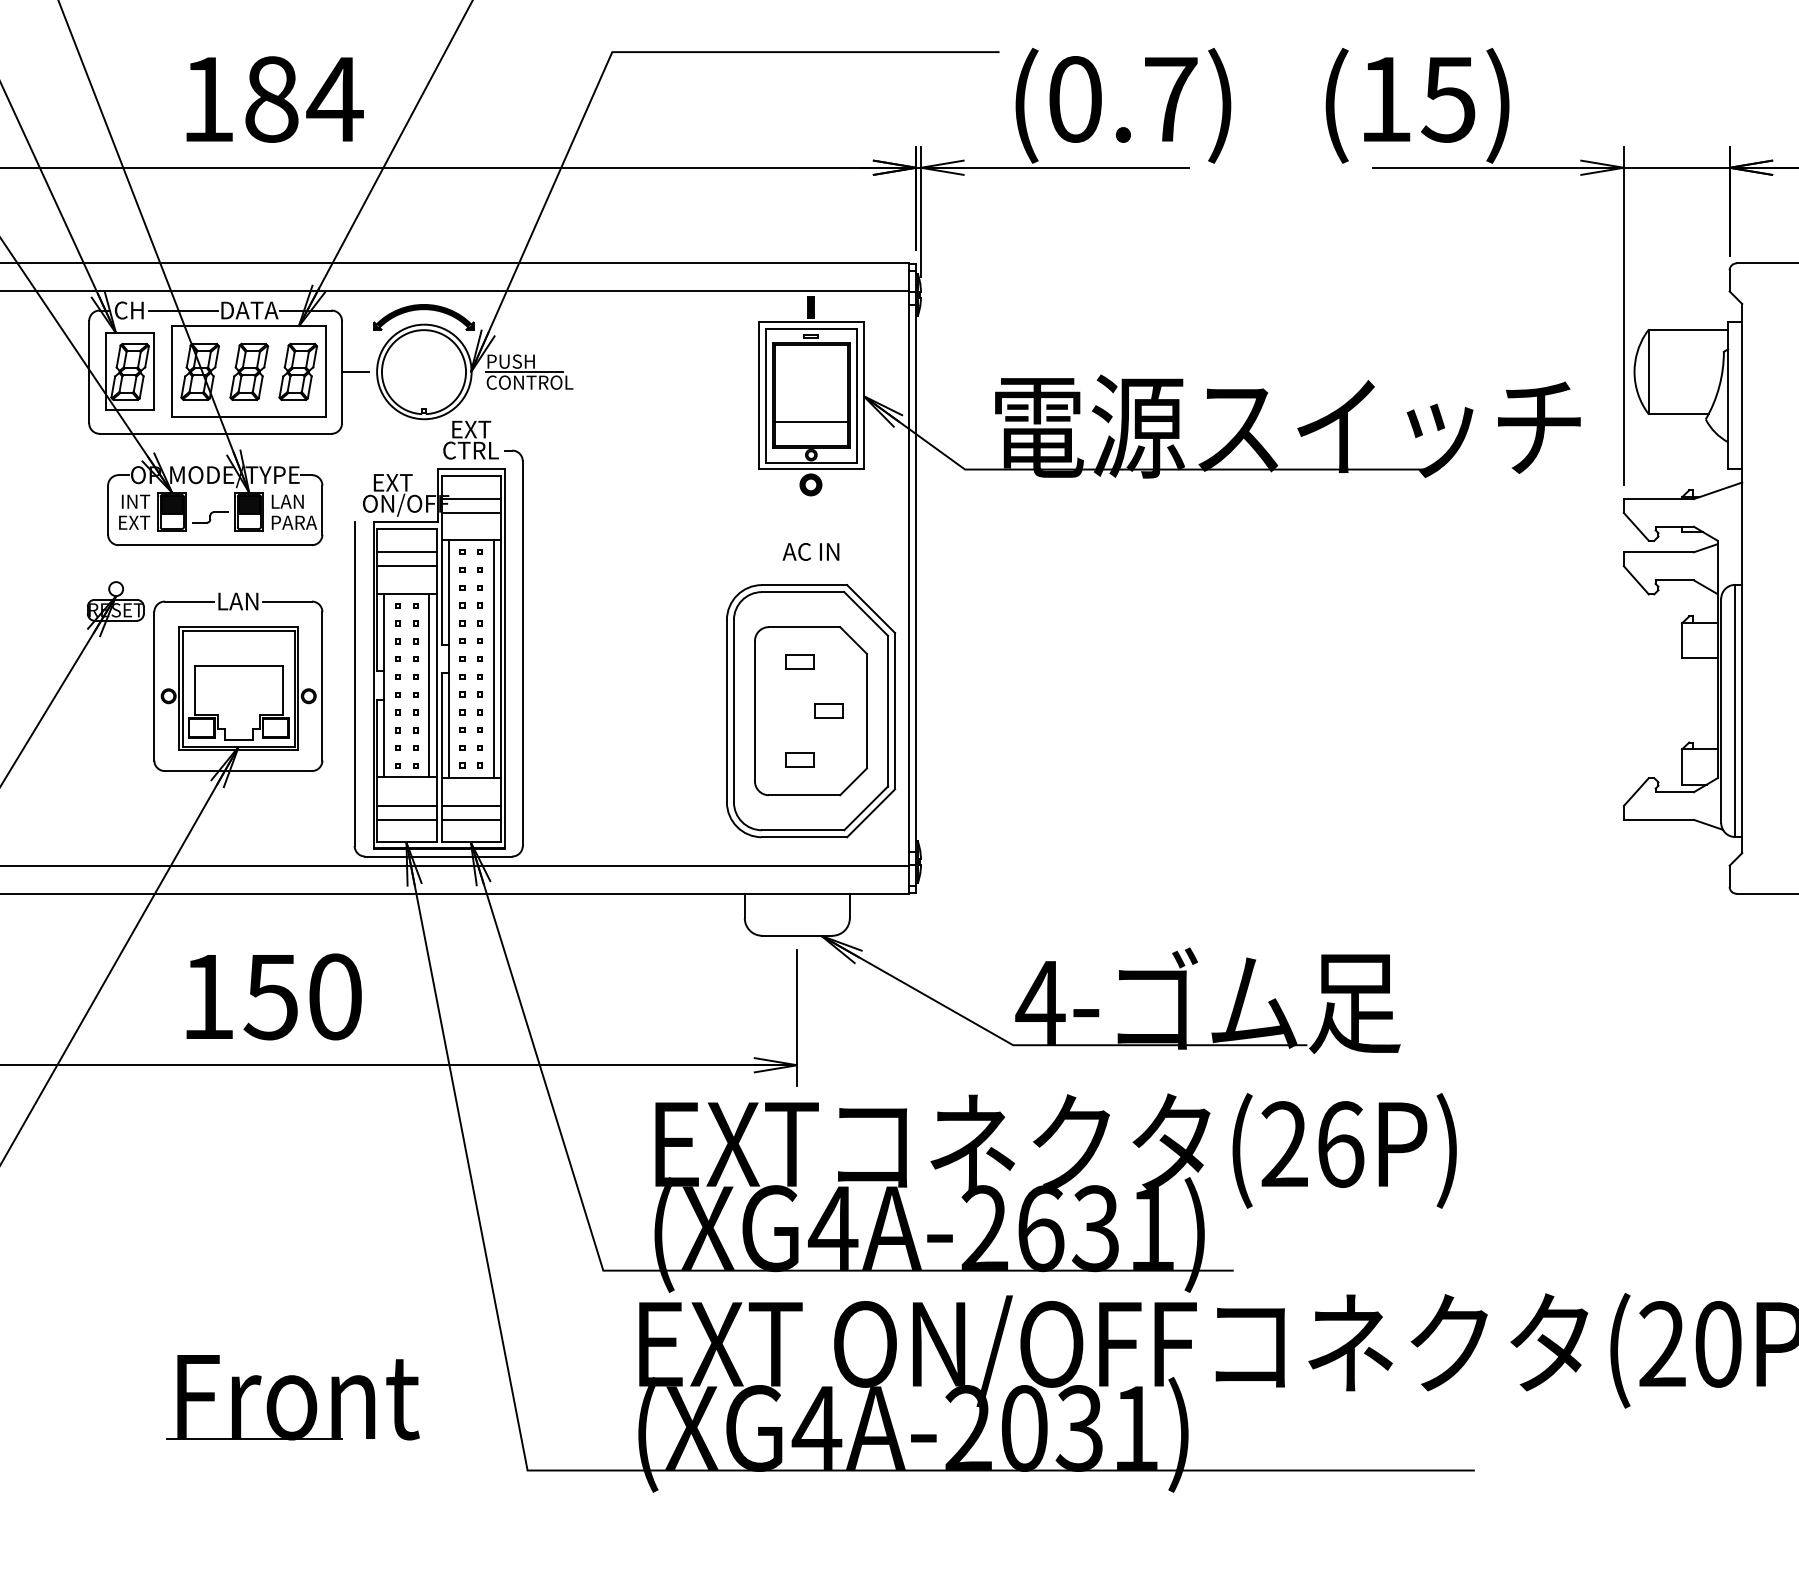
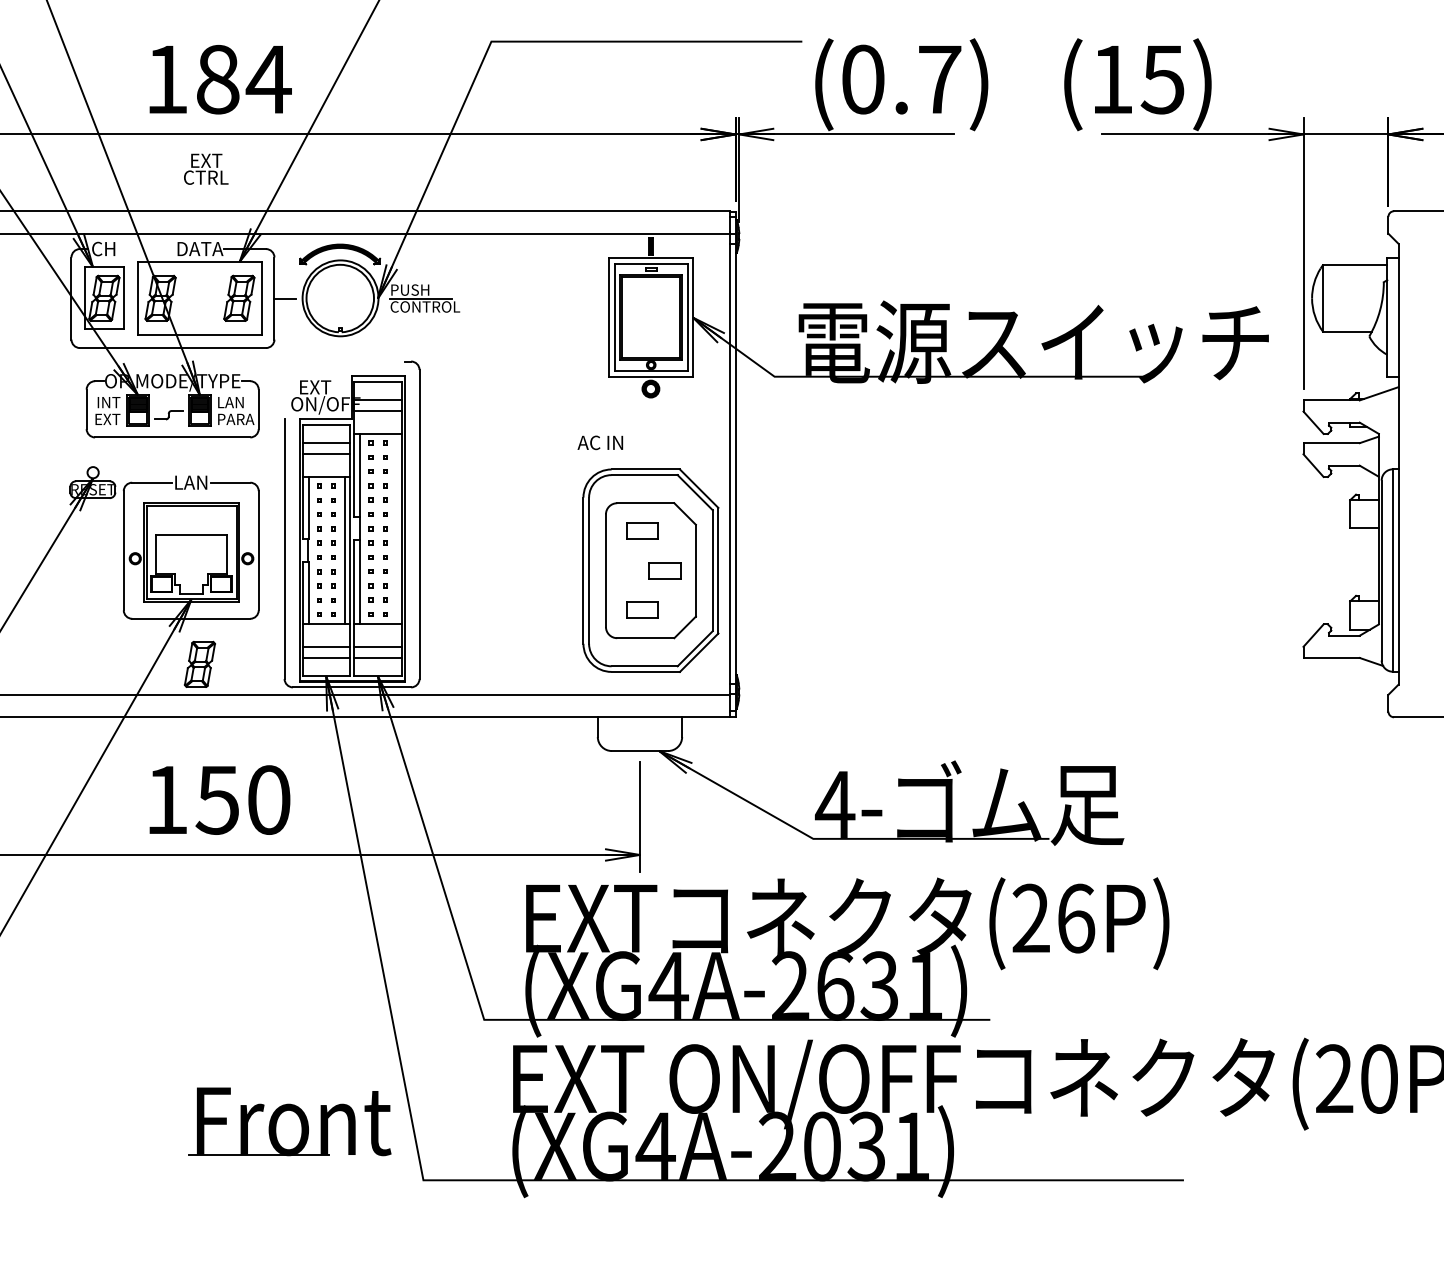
line: (183, 310) -> (147, 249), removed
part: (248, 371) -> (199, 664), moved
line: (810, 421) -> (650, 338), removed
text: (470, 439) -> (205, 168), moved
text: (810, 551) -> (599, 442), moved
line: (493, 658) -> (396, 528), removed
part: (799, 661) -> (641, 530), size x1.4
part: (828, 710) -> (665, 570), size x1.4
part: (799, 759) -> (641, 609), size x1.4
part: (292, 1397) -> (289, 1121), moved

